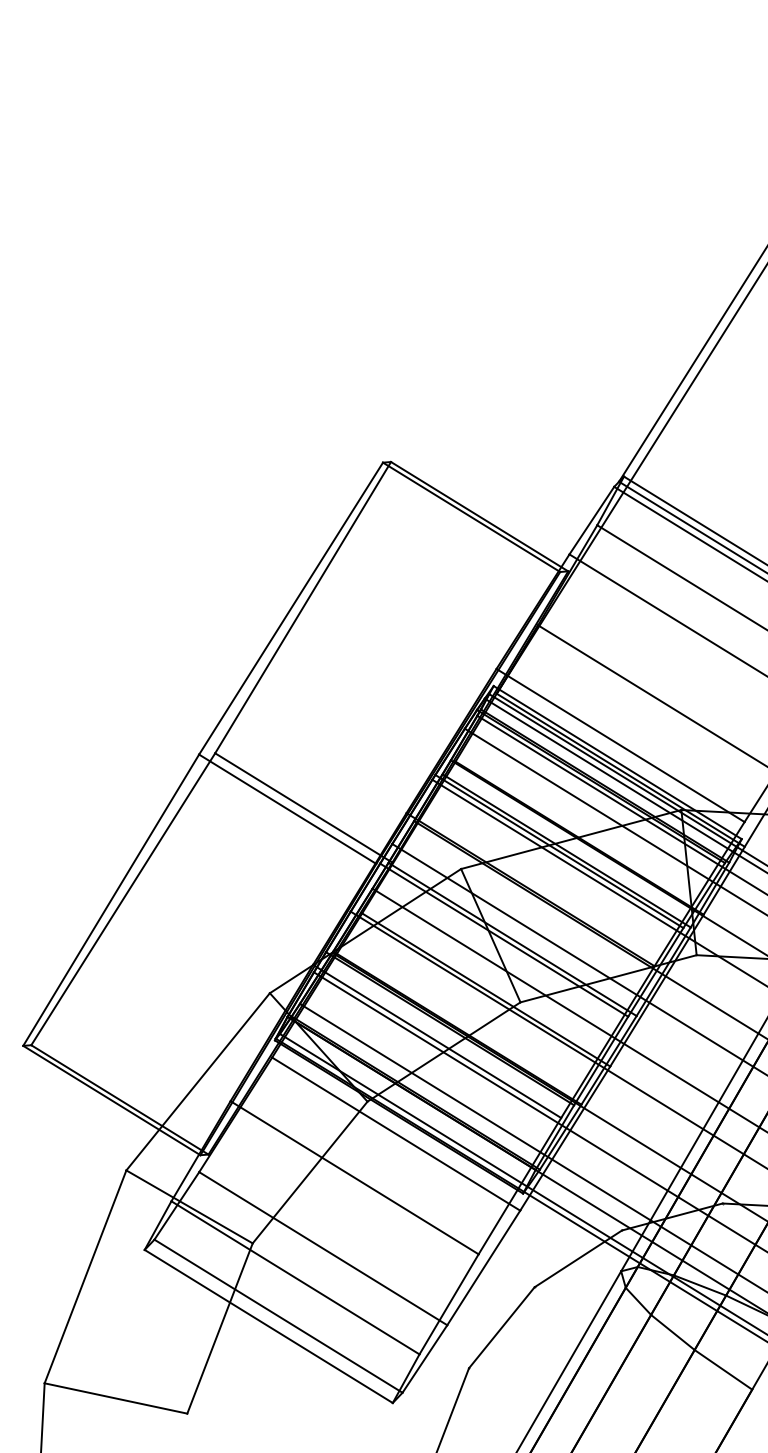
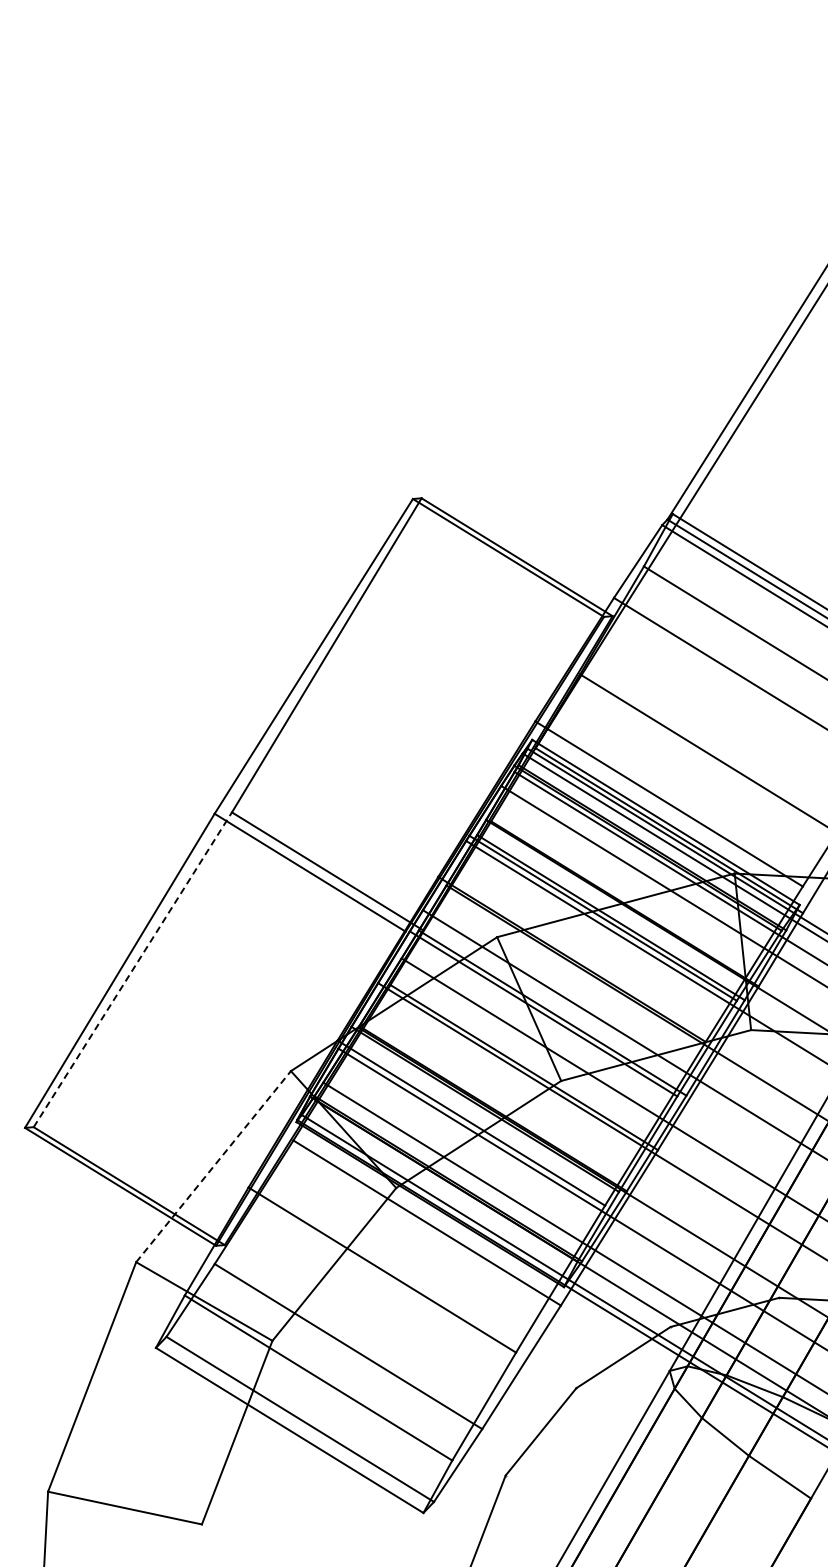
line: (123, 898) -> (133, 969), solid -> dashed
line: (198, 1081) -> (213, 1166), solid -> dashed

